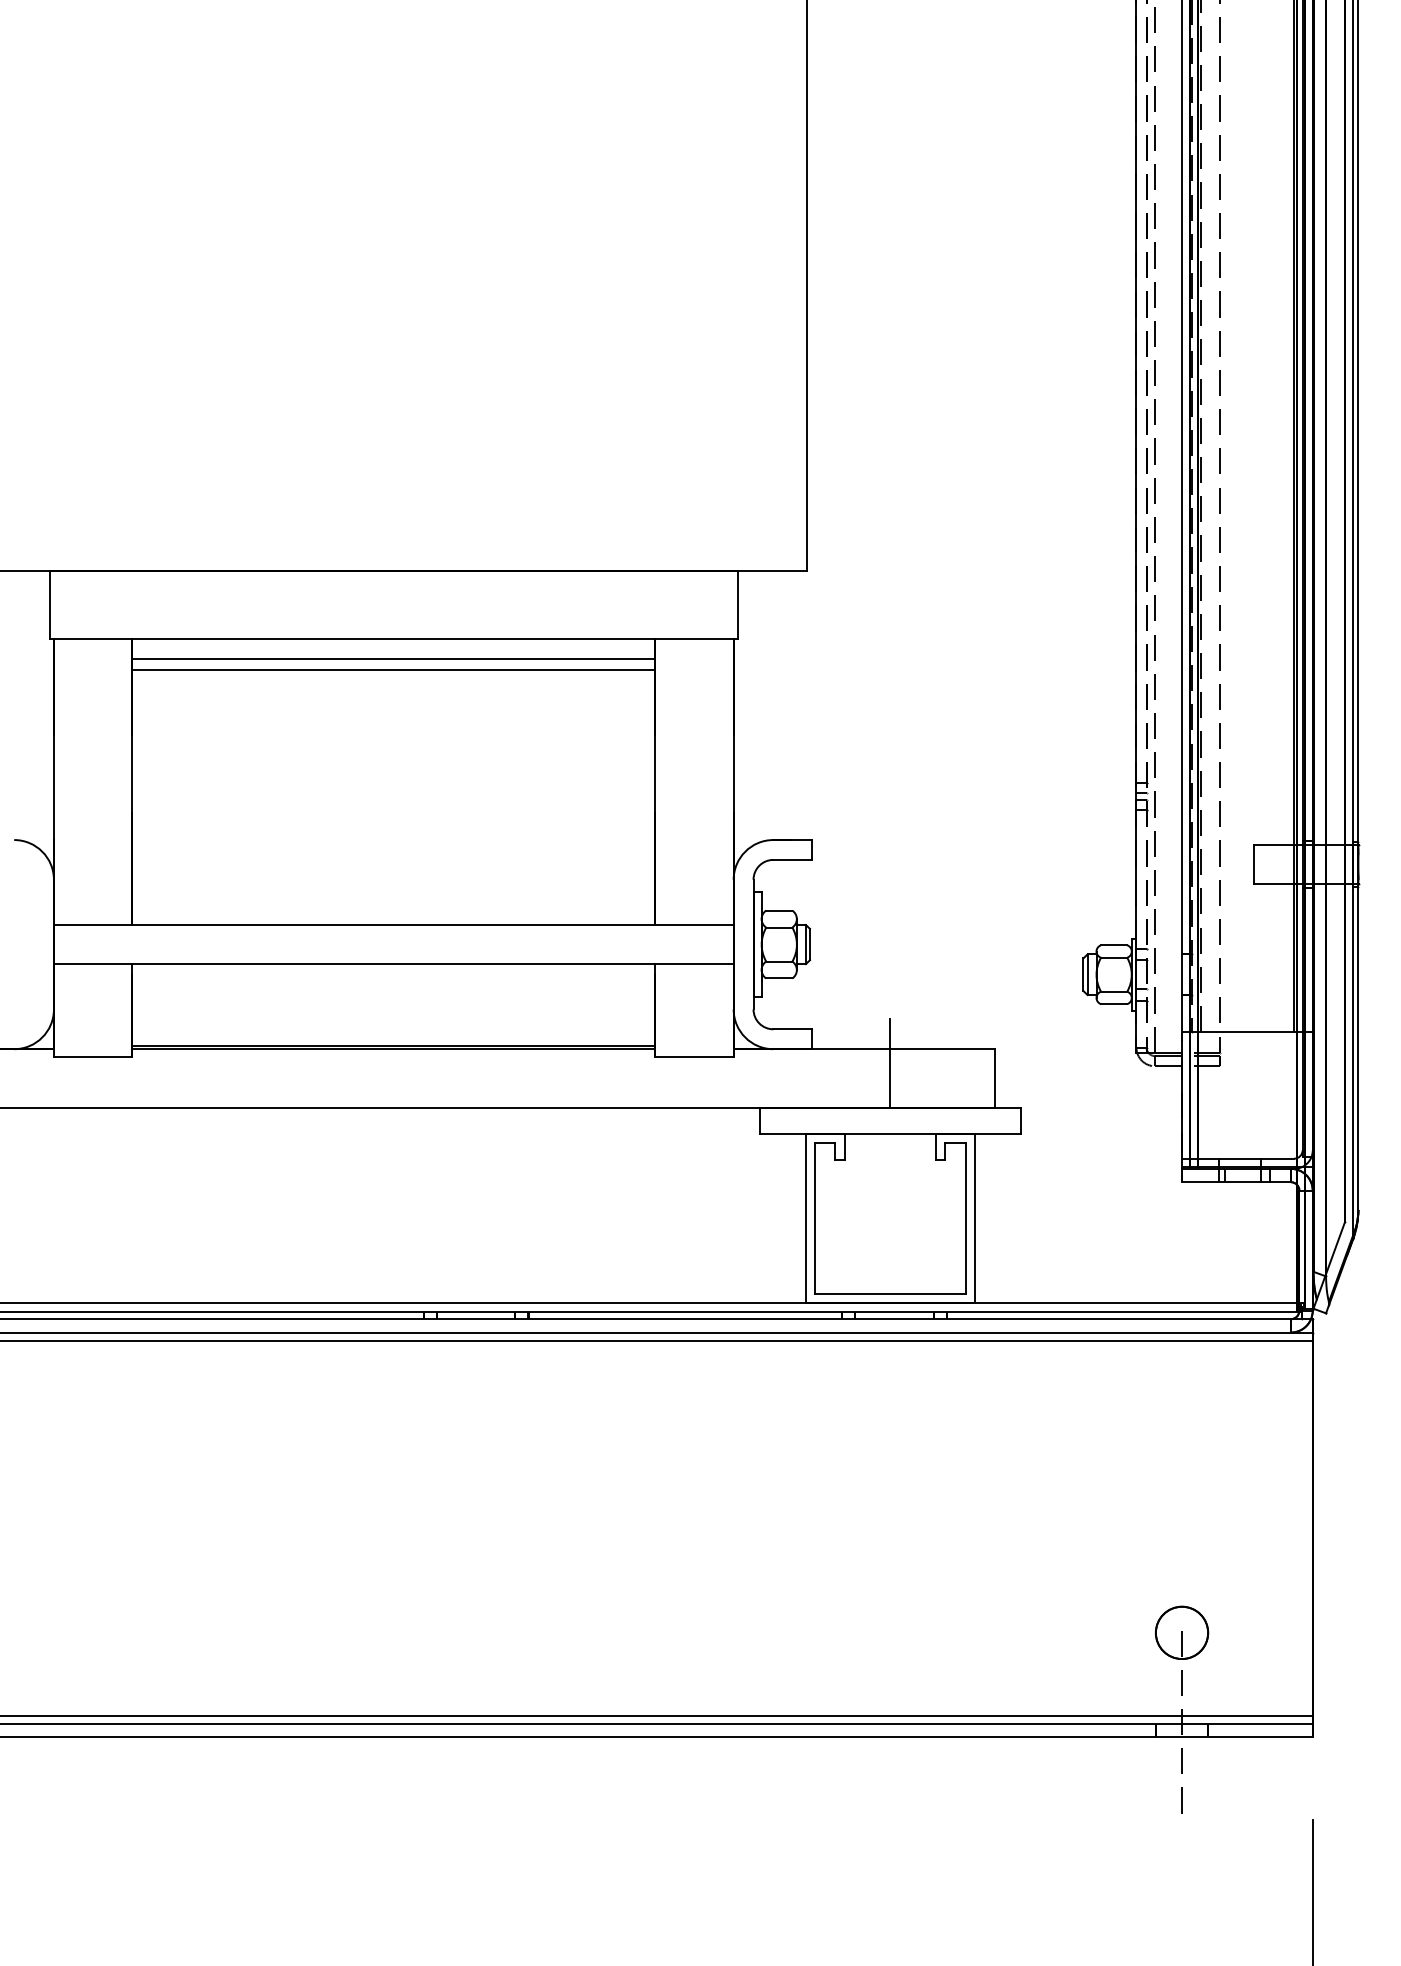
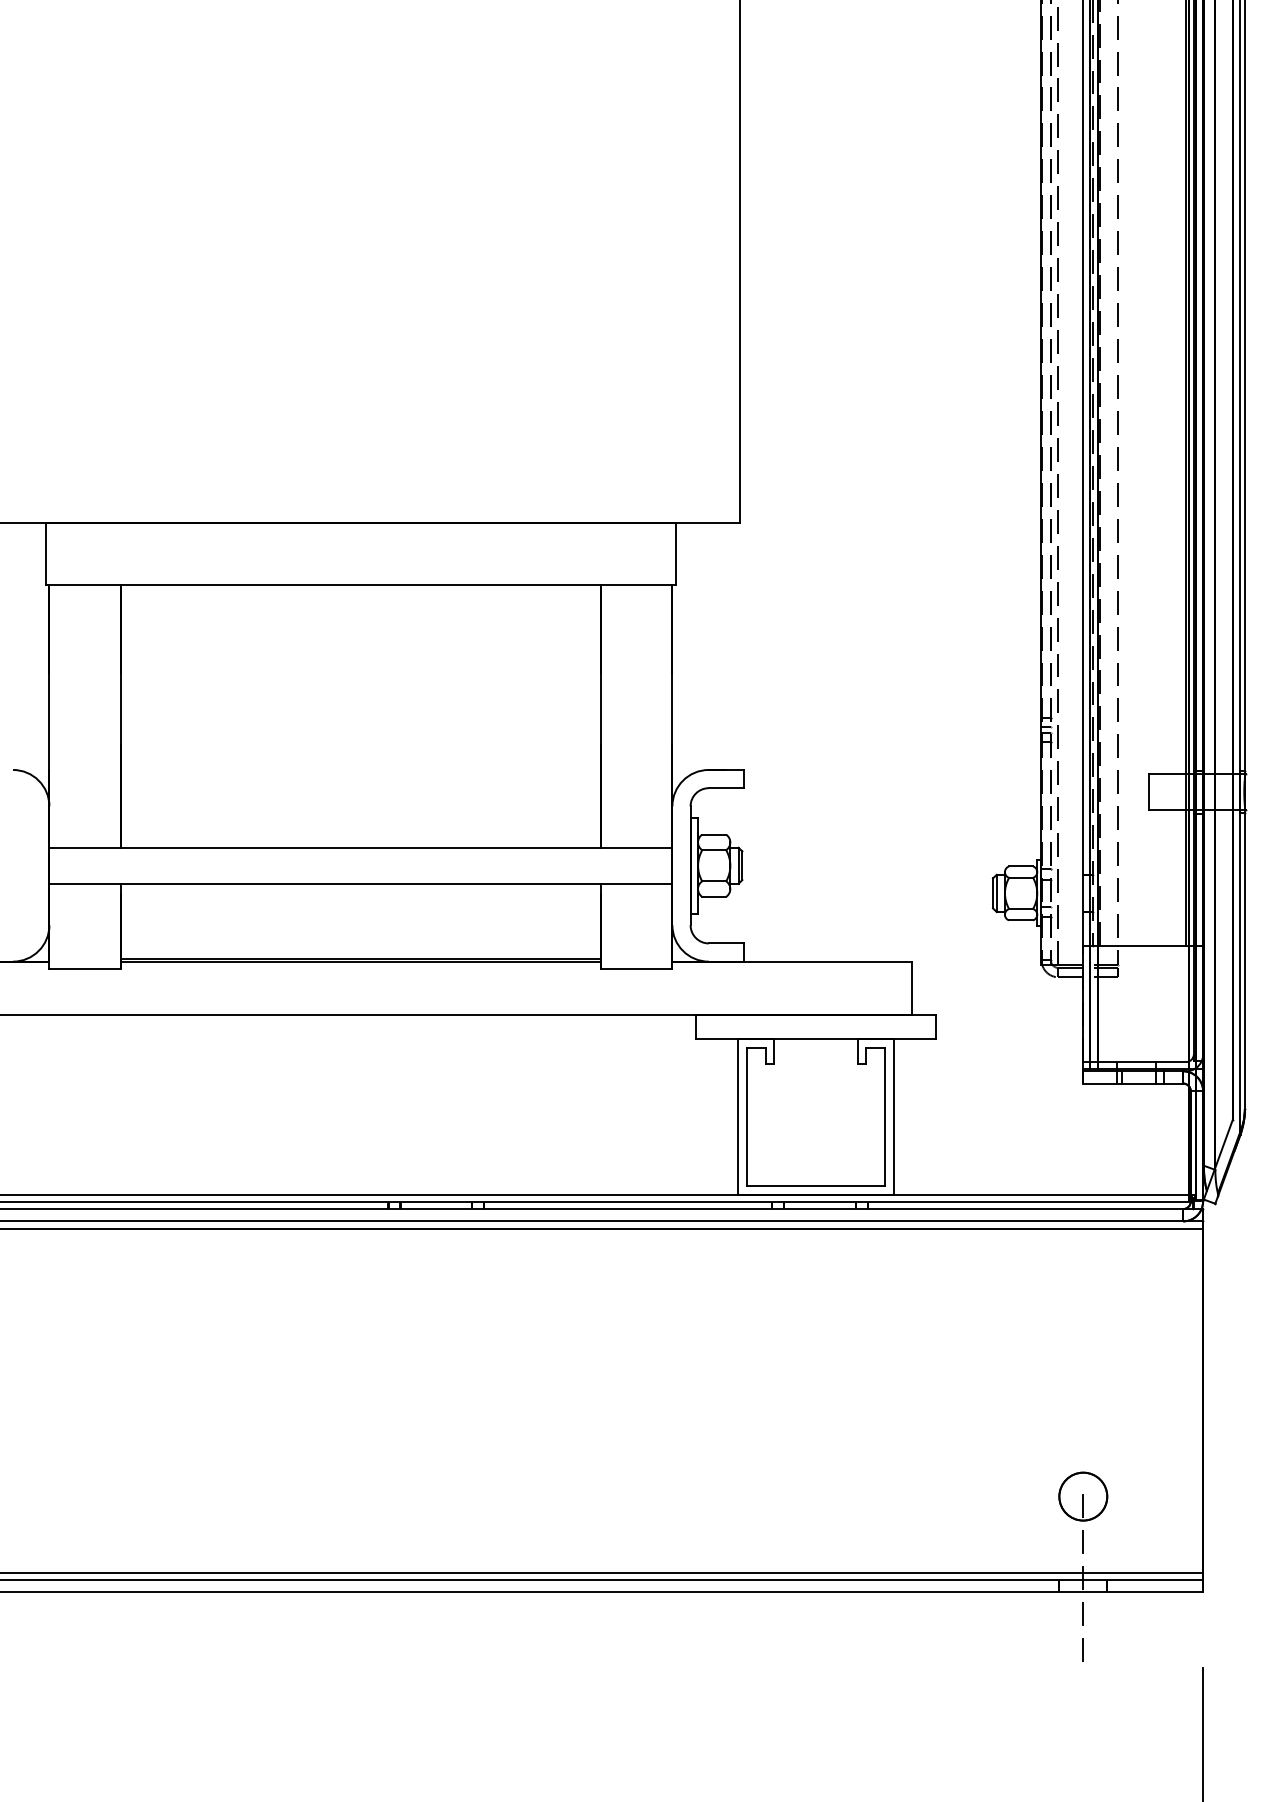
line: (393, 658) -> (360, 603), removed
line: (393, 669) -> (360, 613), removed
line: (889, 1063) -> (815, 974), removed

